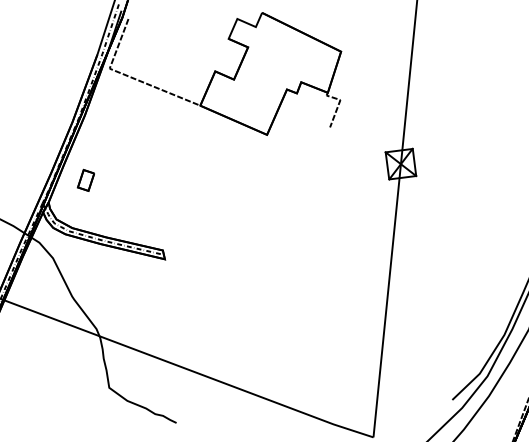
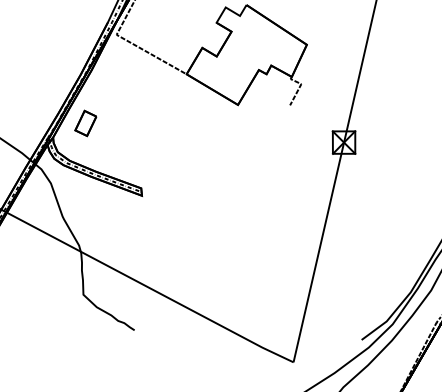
part: (85, 180) -> (85, 123), size x1.43

